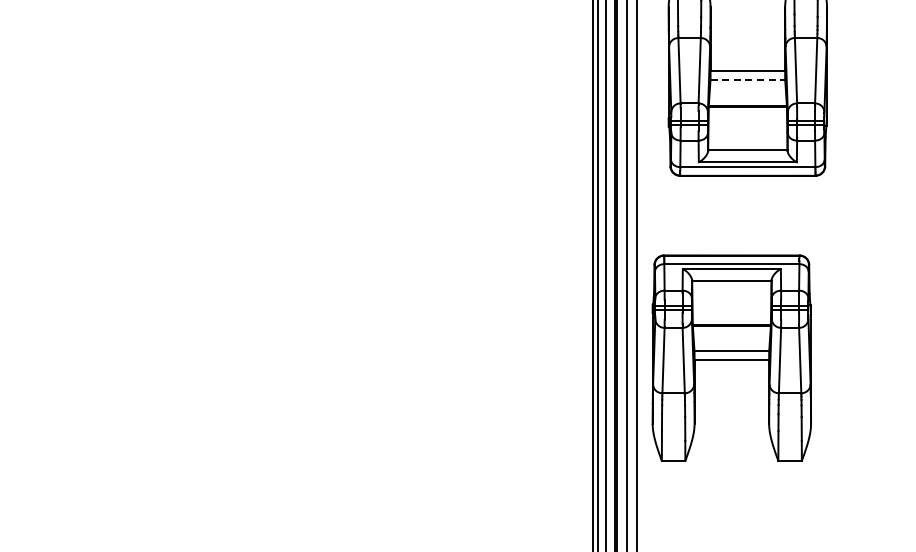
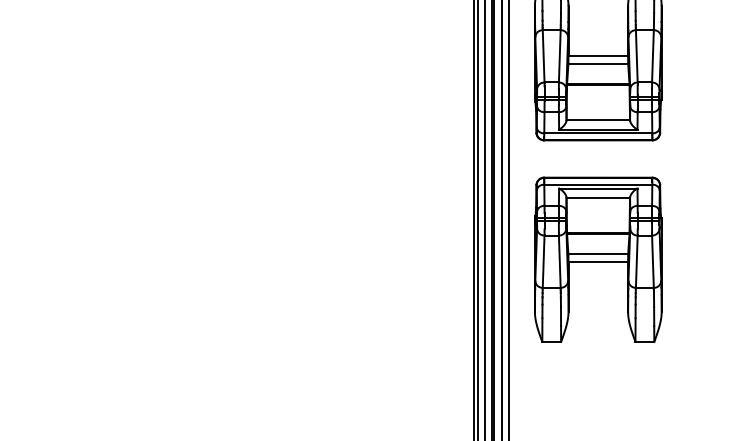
line: (748, 80) -> (598, 64), dashed -> solid
part: (731, 357) -> (598, 259), moved

